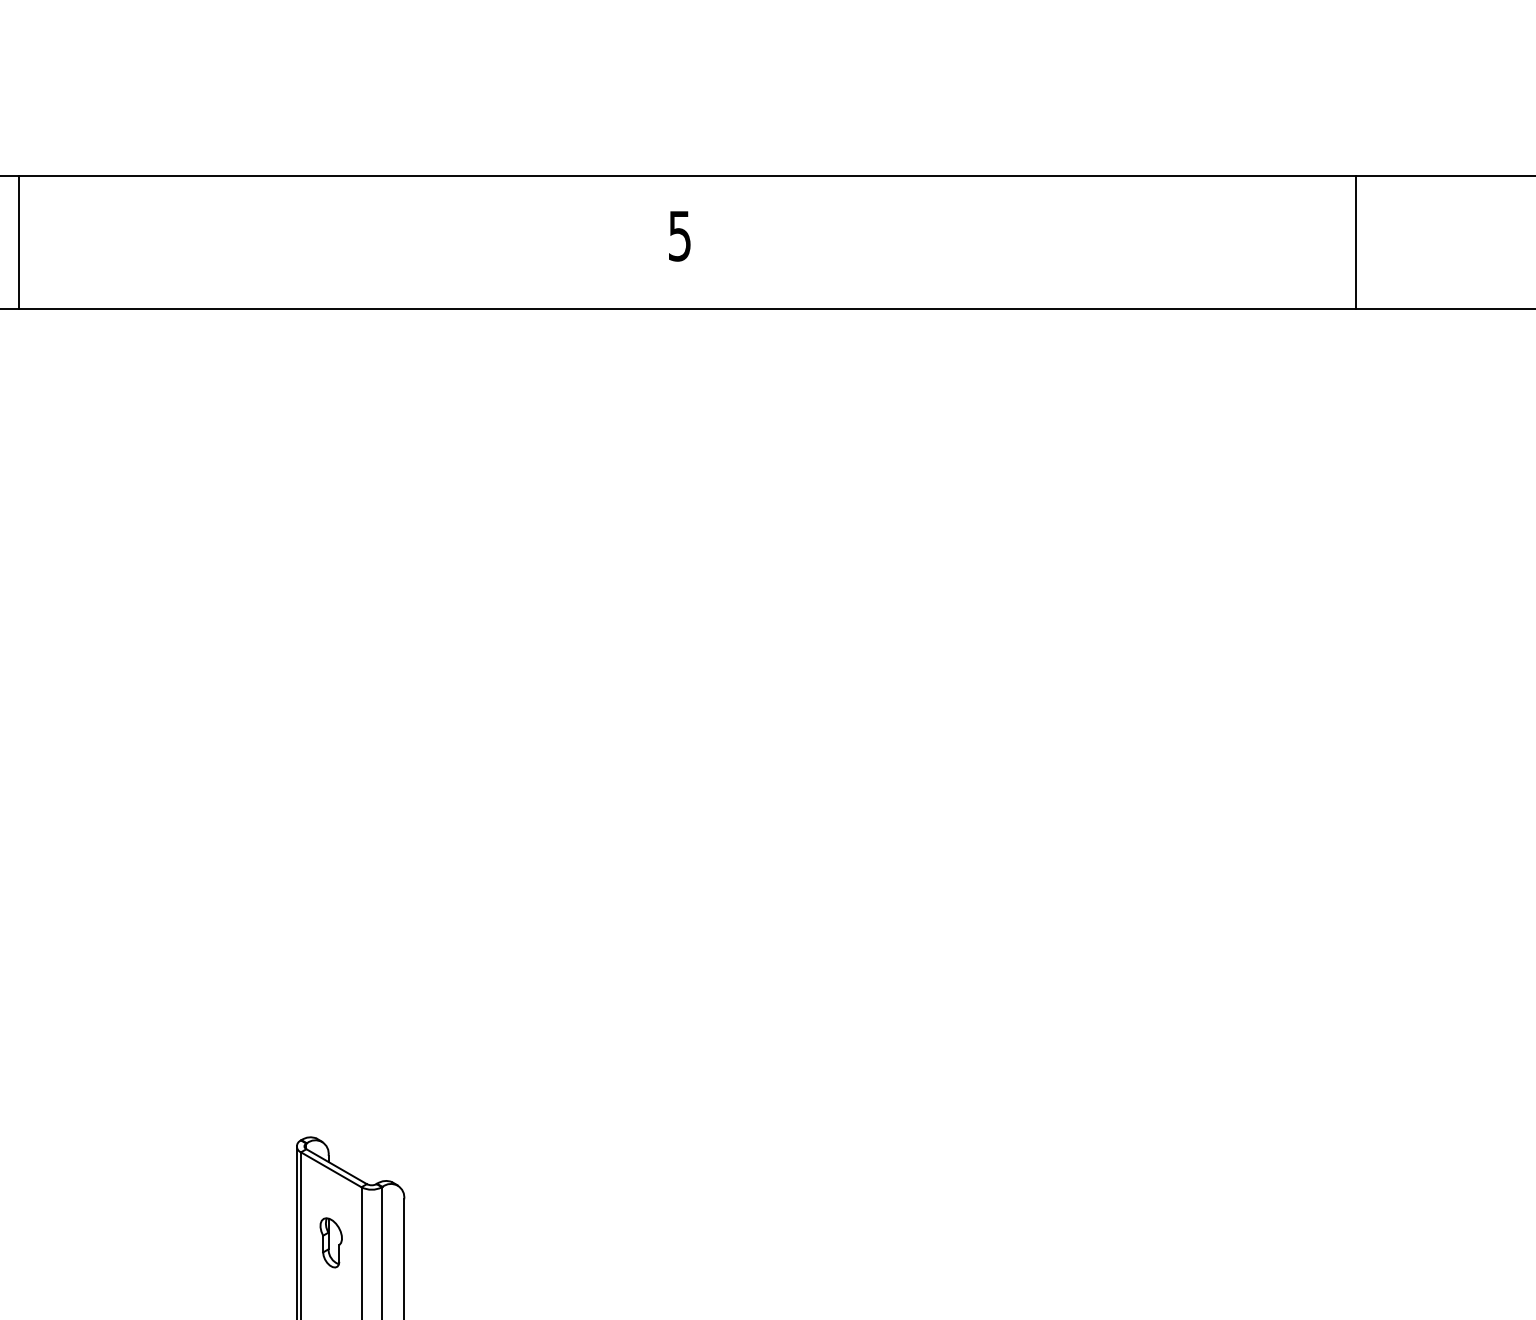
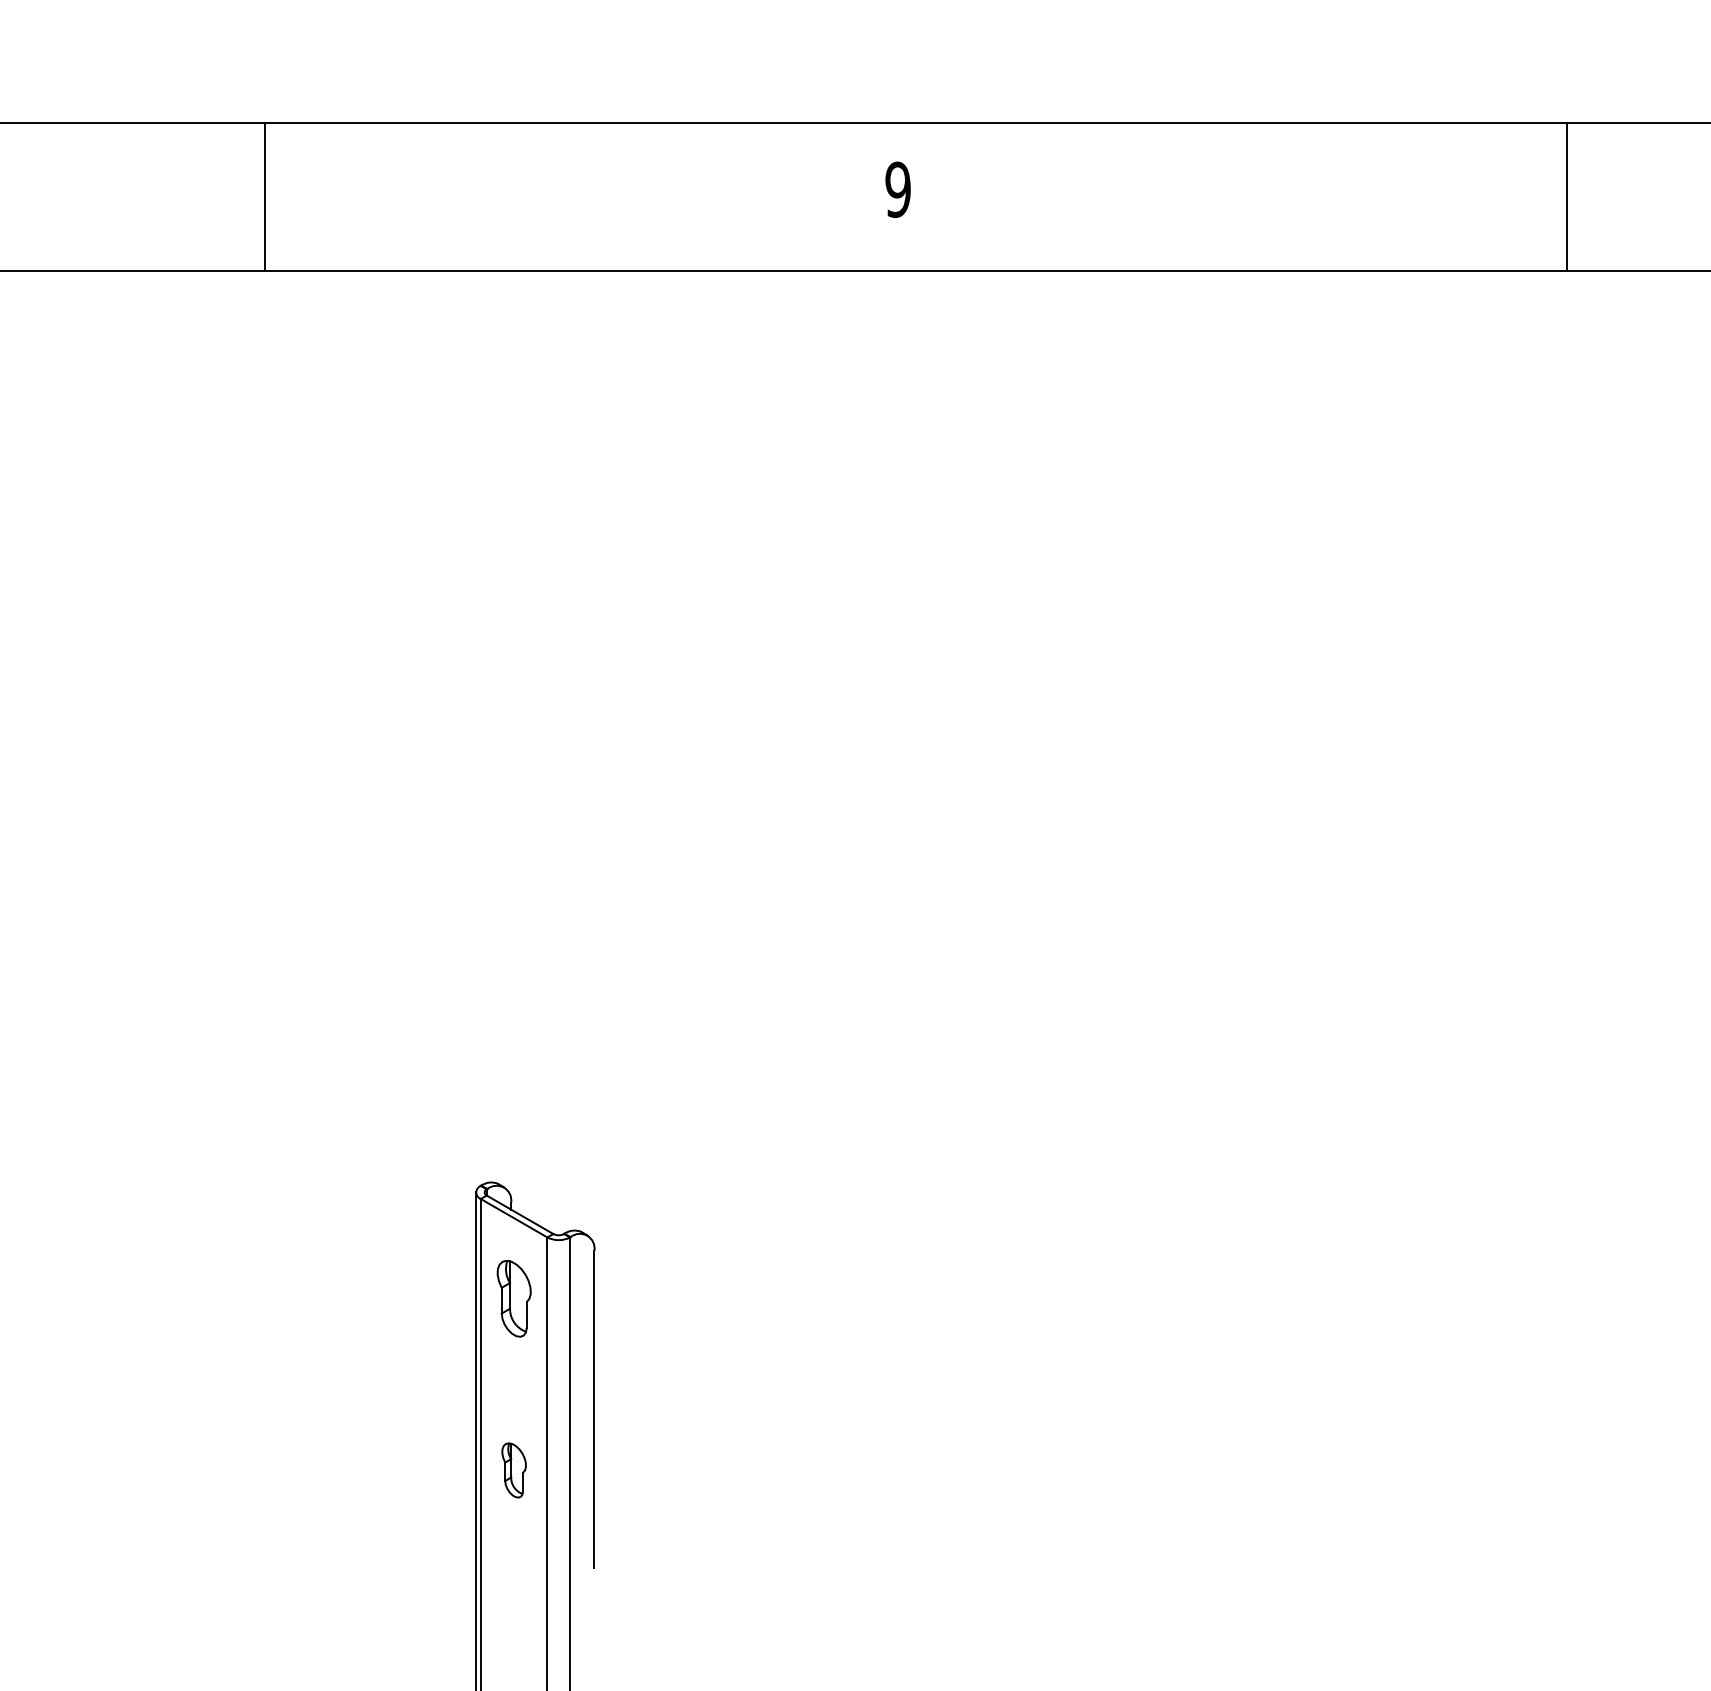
text: (679, 235) -> (897, 189), 5 -> 9
line: (19, 242) -> (264, 196), moved
line: (1355, 242) -> (1566, 196), moved
part: (330, 1242) -> (513, 1298), size x1.4

